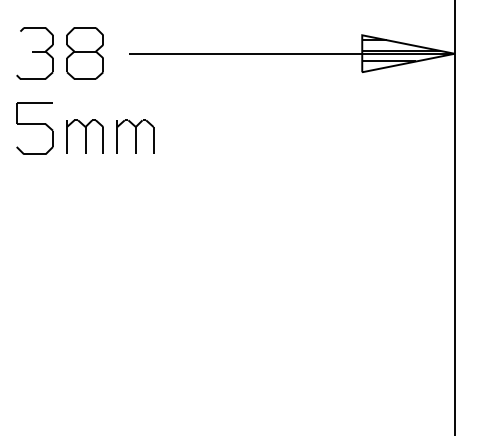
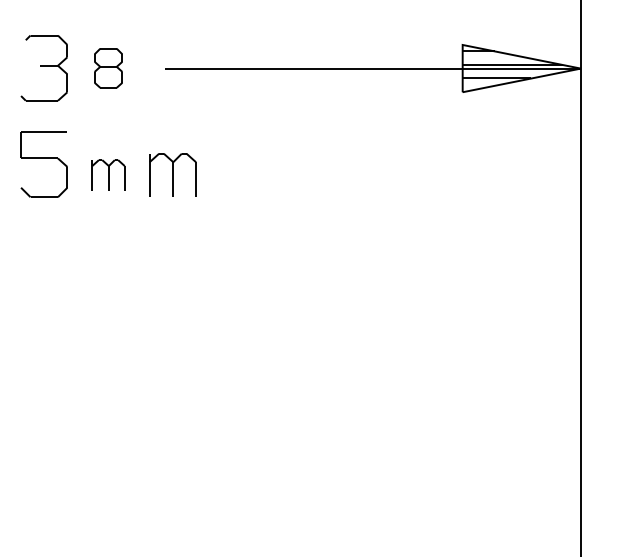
part: (85, 53) -> (108, 68), size x0.6
part: (85, 136) -> (108, 174), size x0.7

